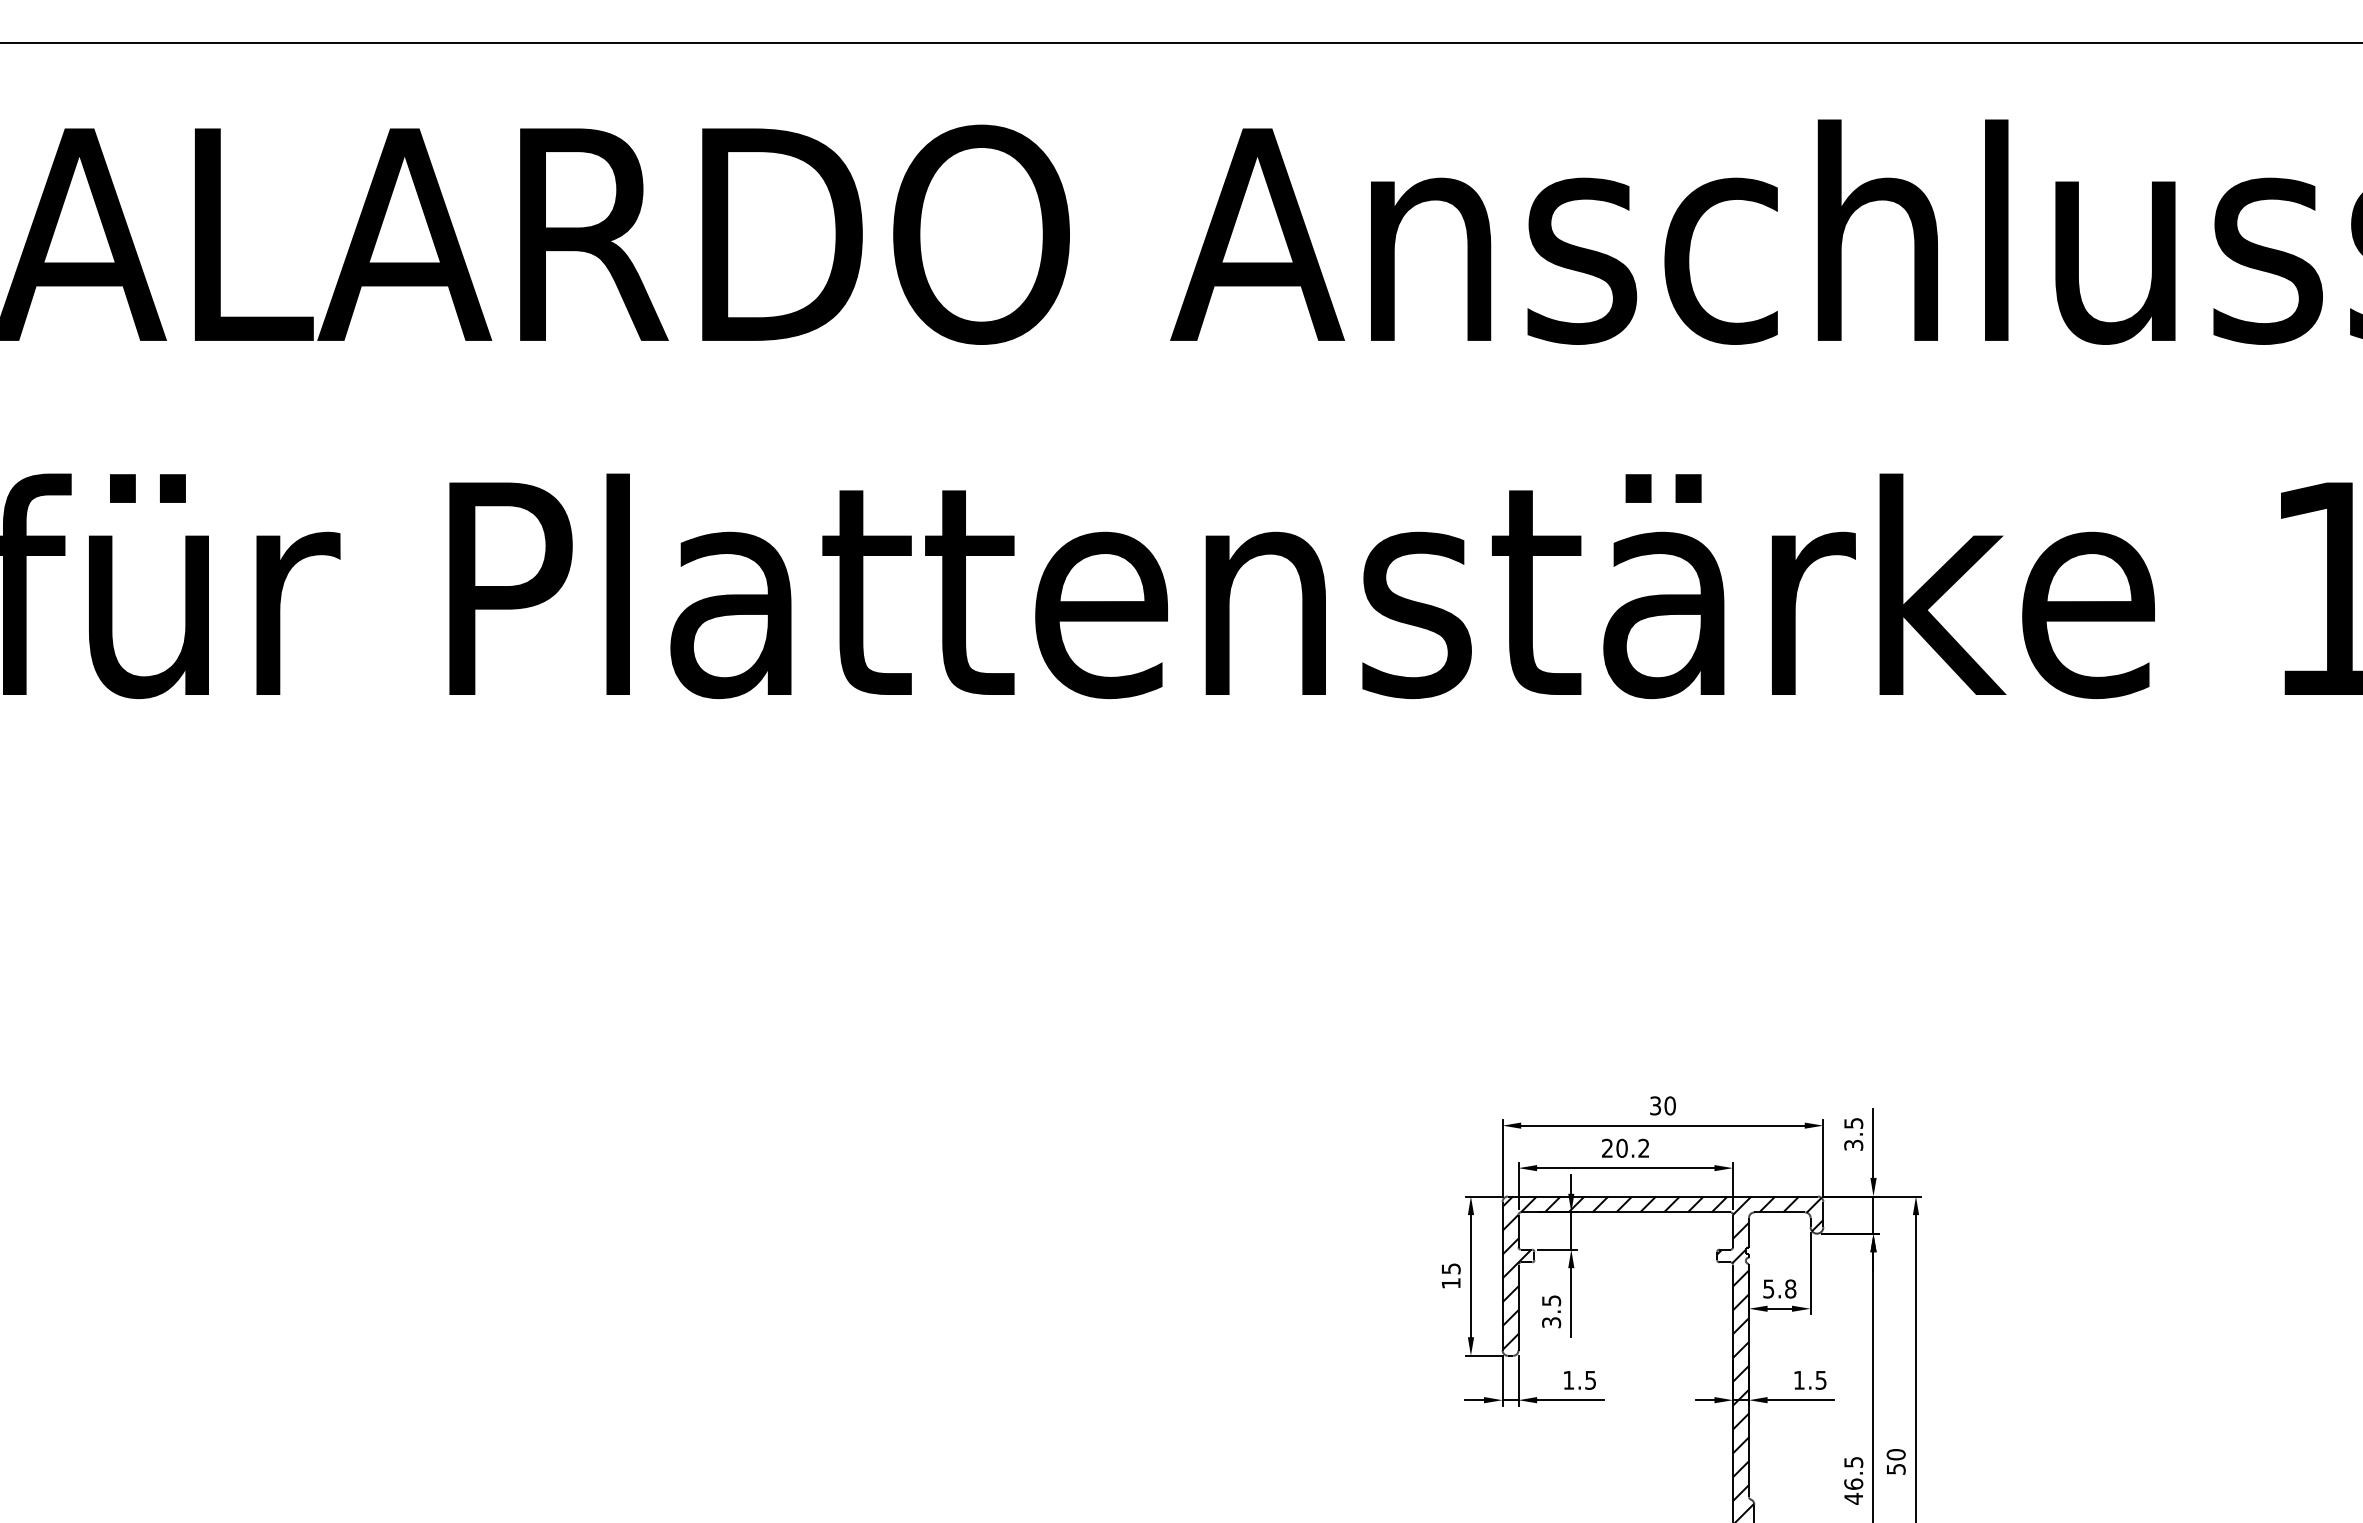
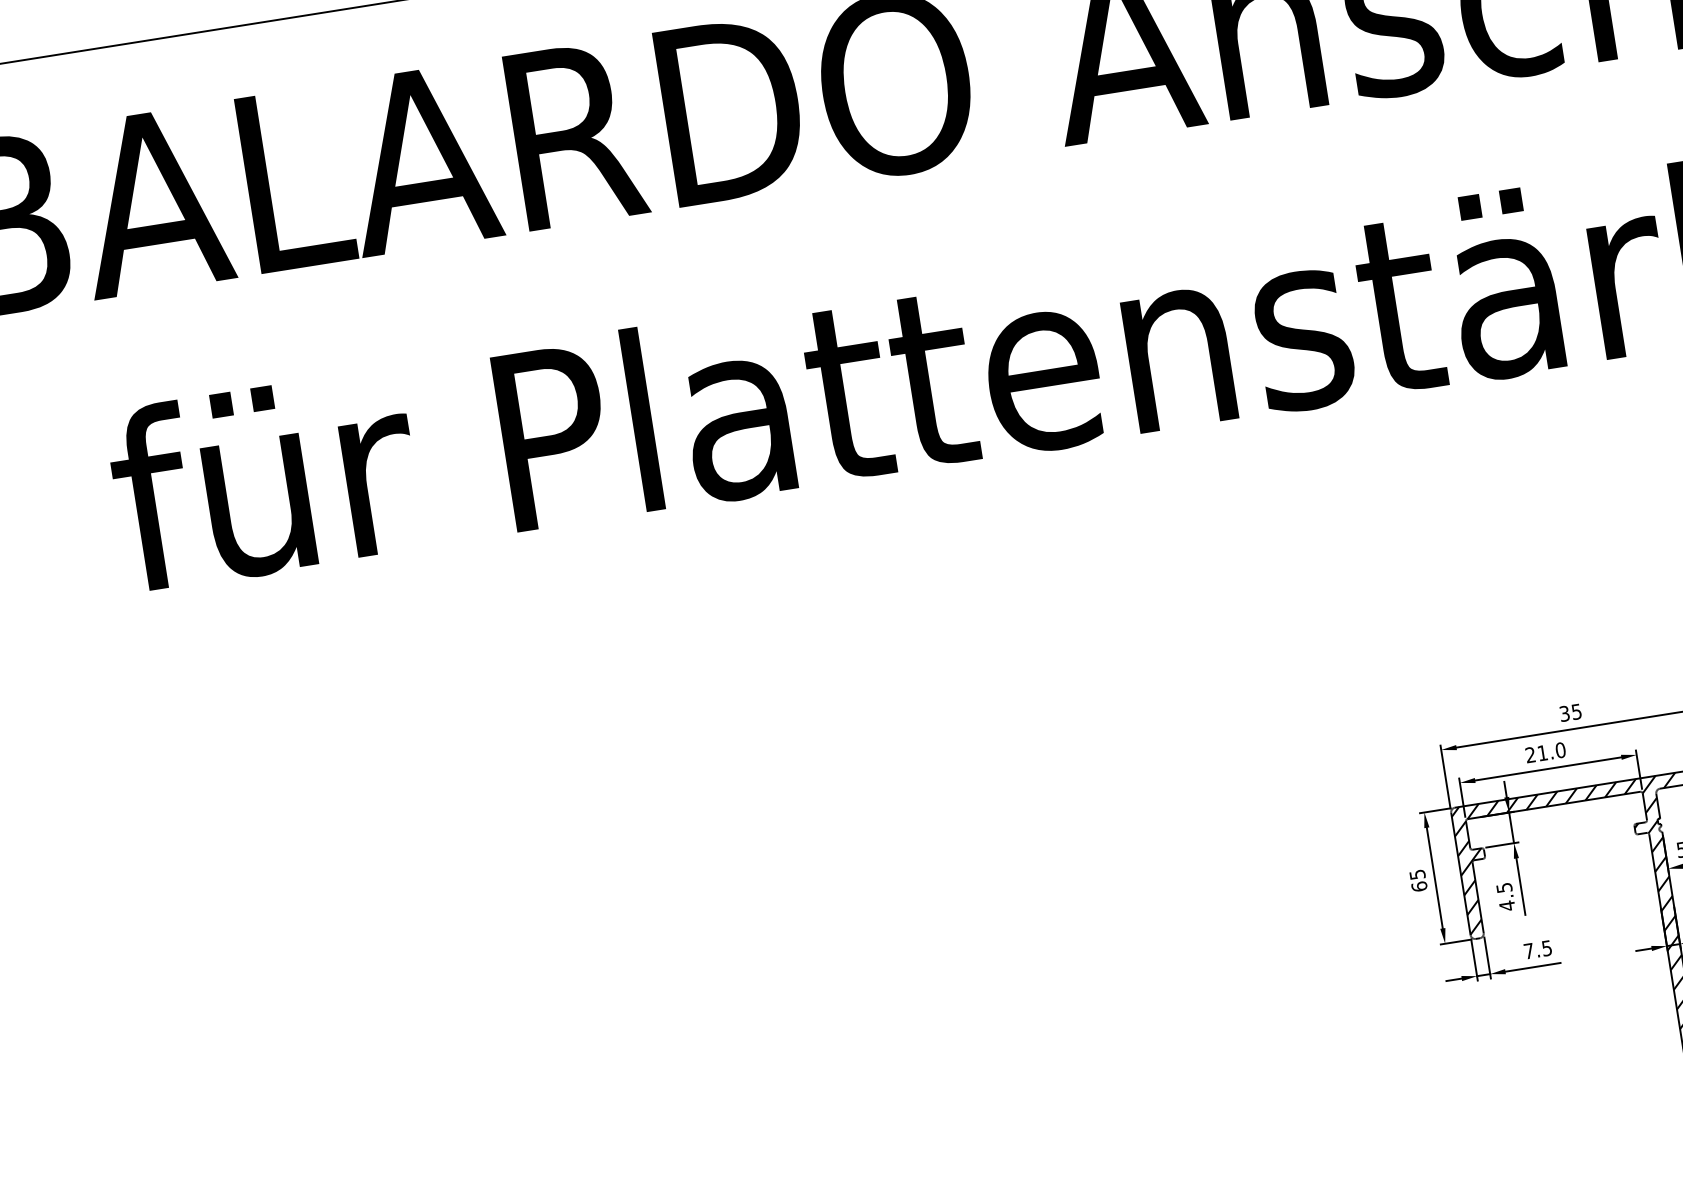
text: (1669, 1105) -> (1576, 711), 30 -> 35
text: (1632, 1147) -> (1551, 751), 20.2 -> 21.0
text: (1450, 1283) -> (1418, 886), 15 -> 65
text: (1551, 1322) -> (1507, 905), 3.5 -> 4.5
text: (1568, 1380) -> (1528, 951), 1.5 -> 7.5

